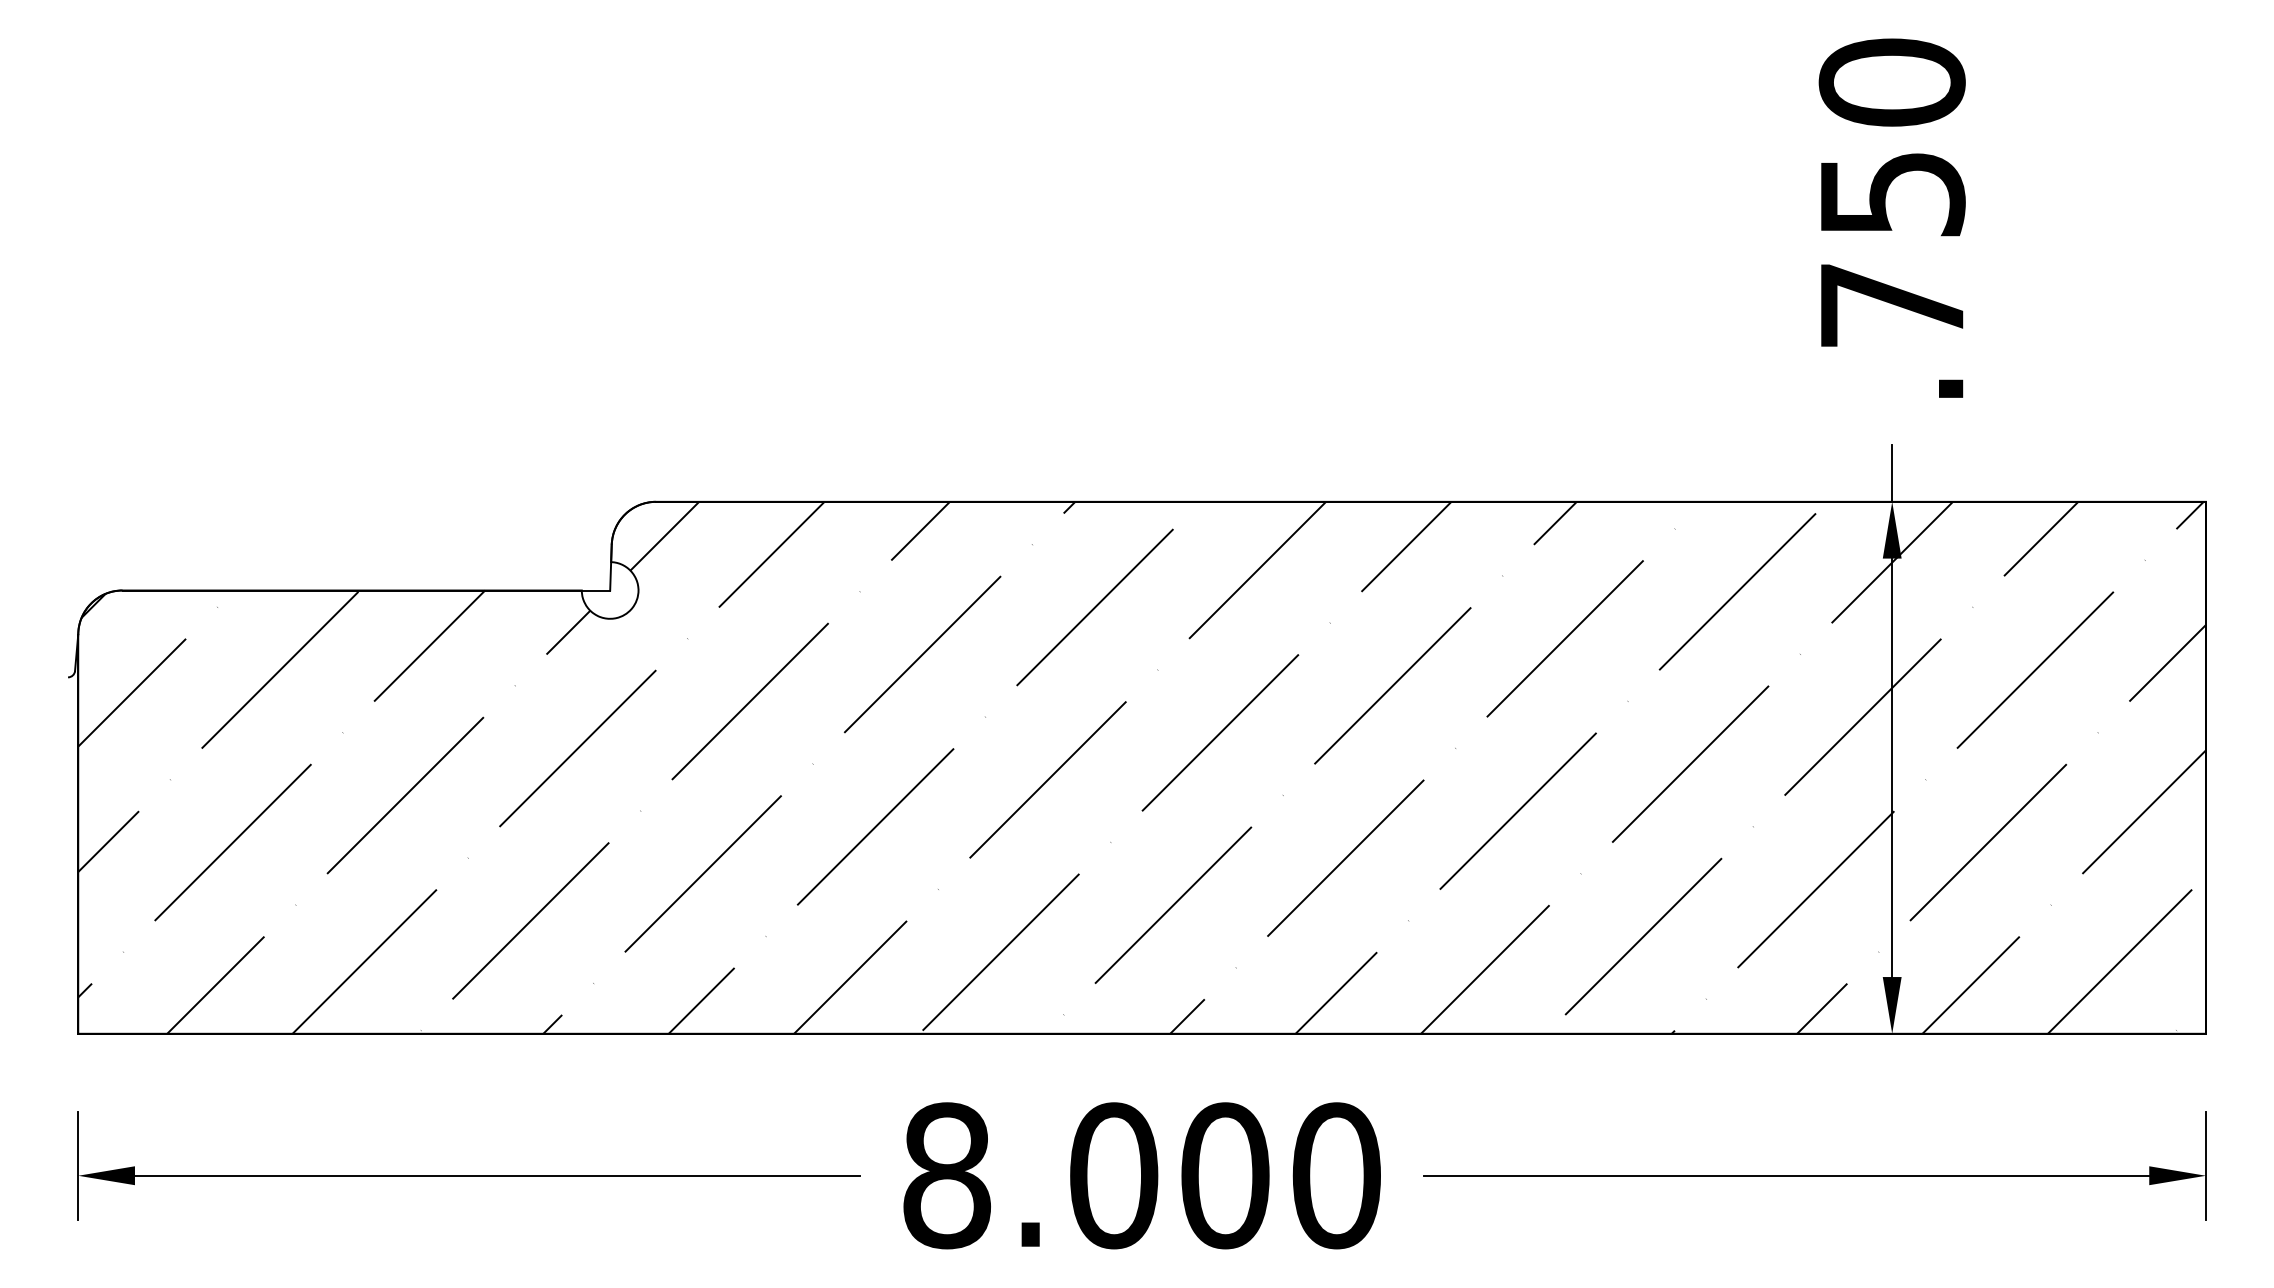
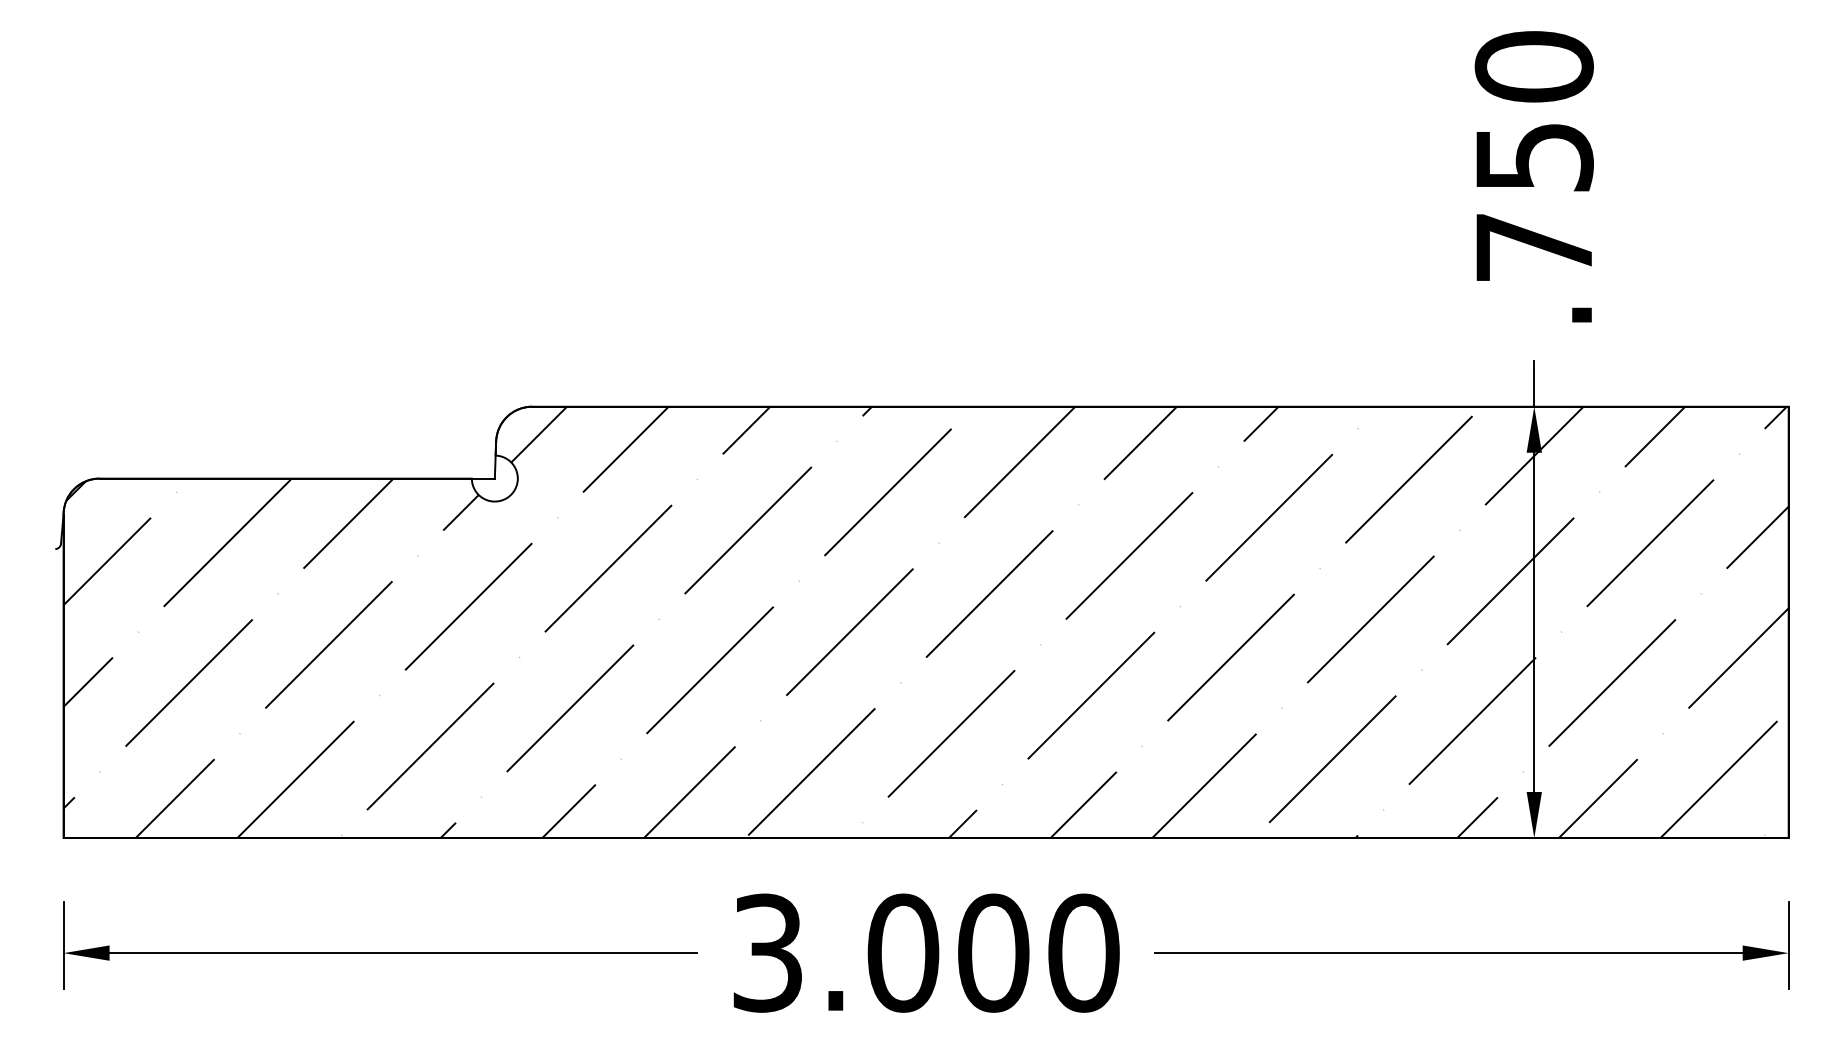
text: (946, 1174) -> (767, 952), 8.000 -> 3.000

